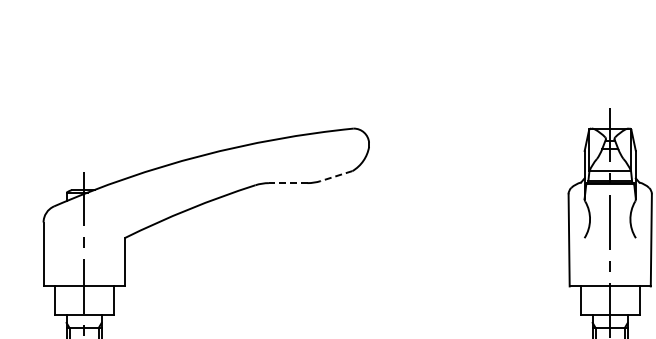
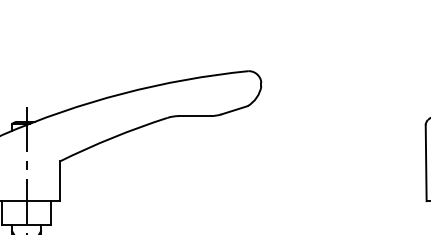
line: (336, 176) -> (234, 110), dashed -> solid
line: (287, 183) -> (194, 116), dashed -> solid

